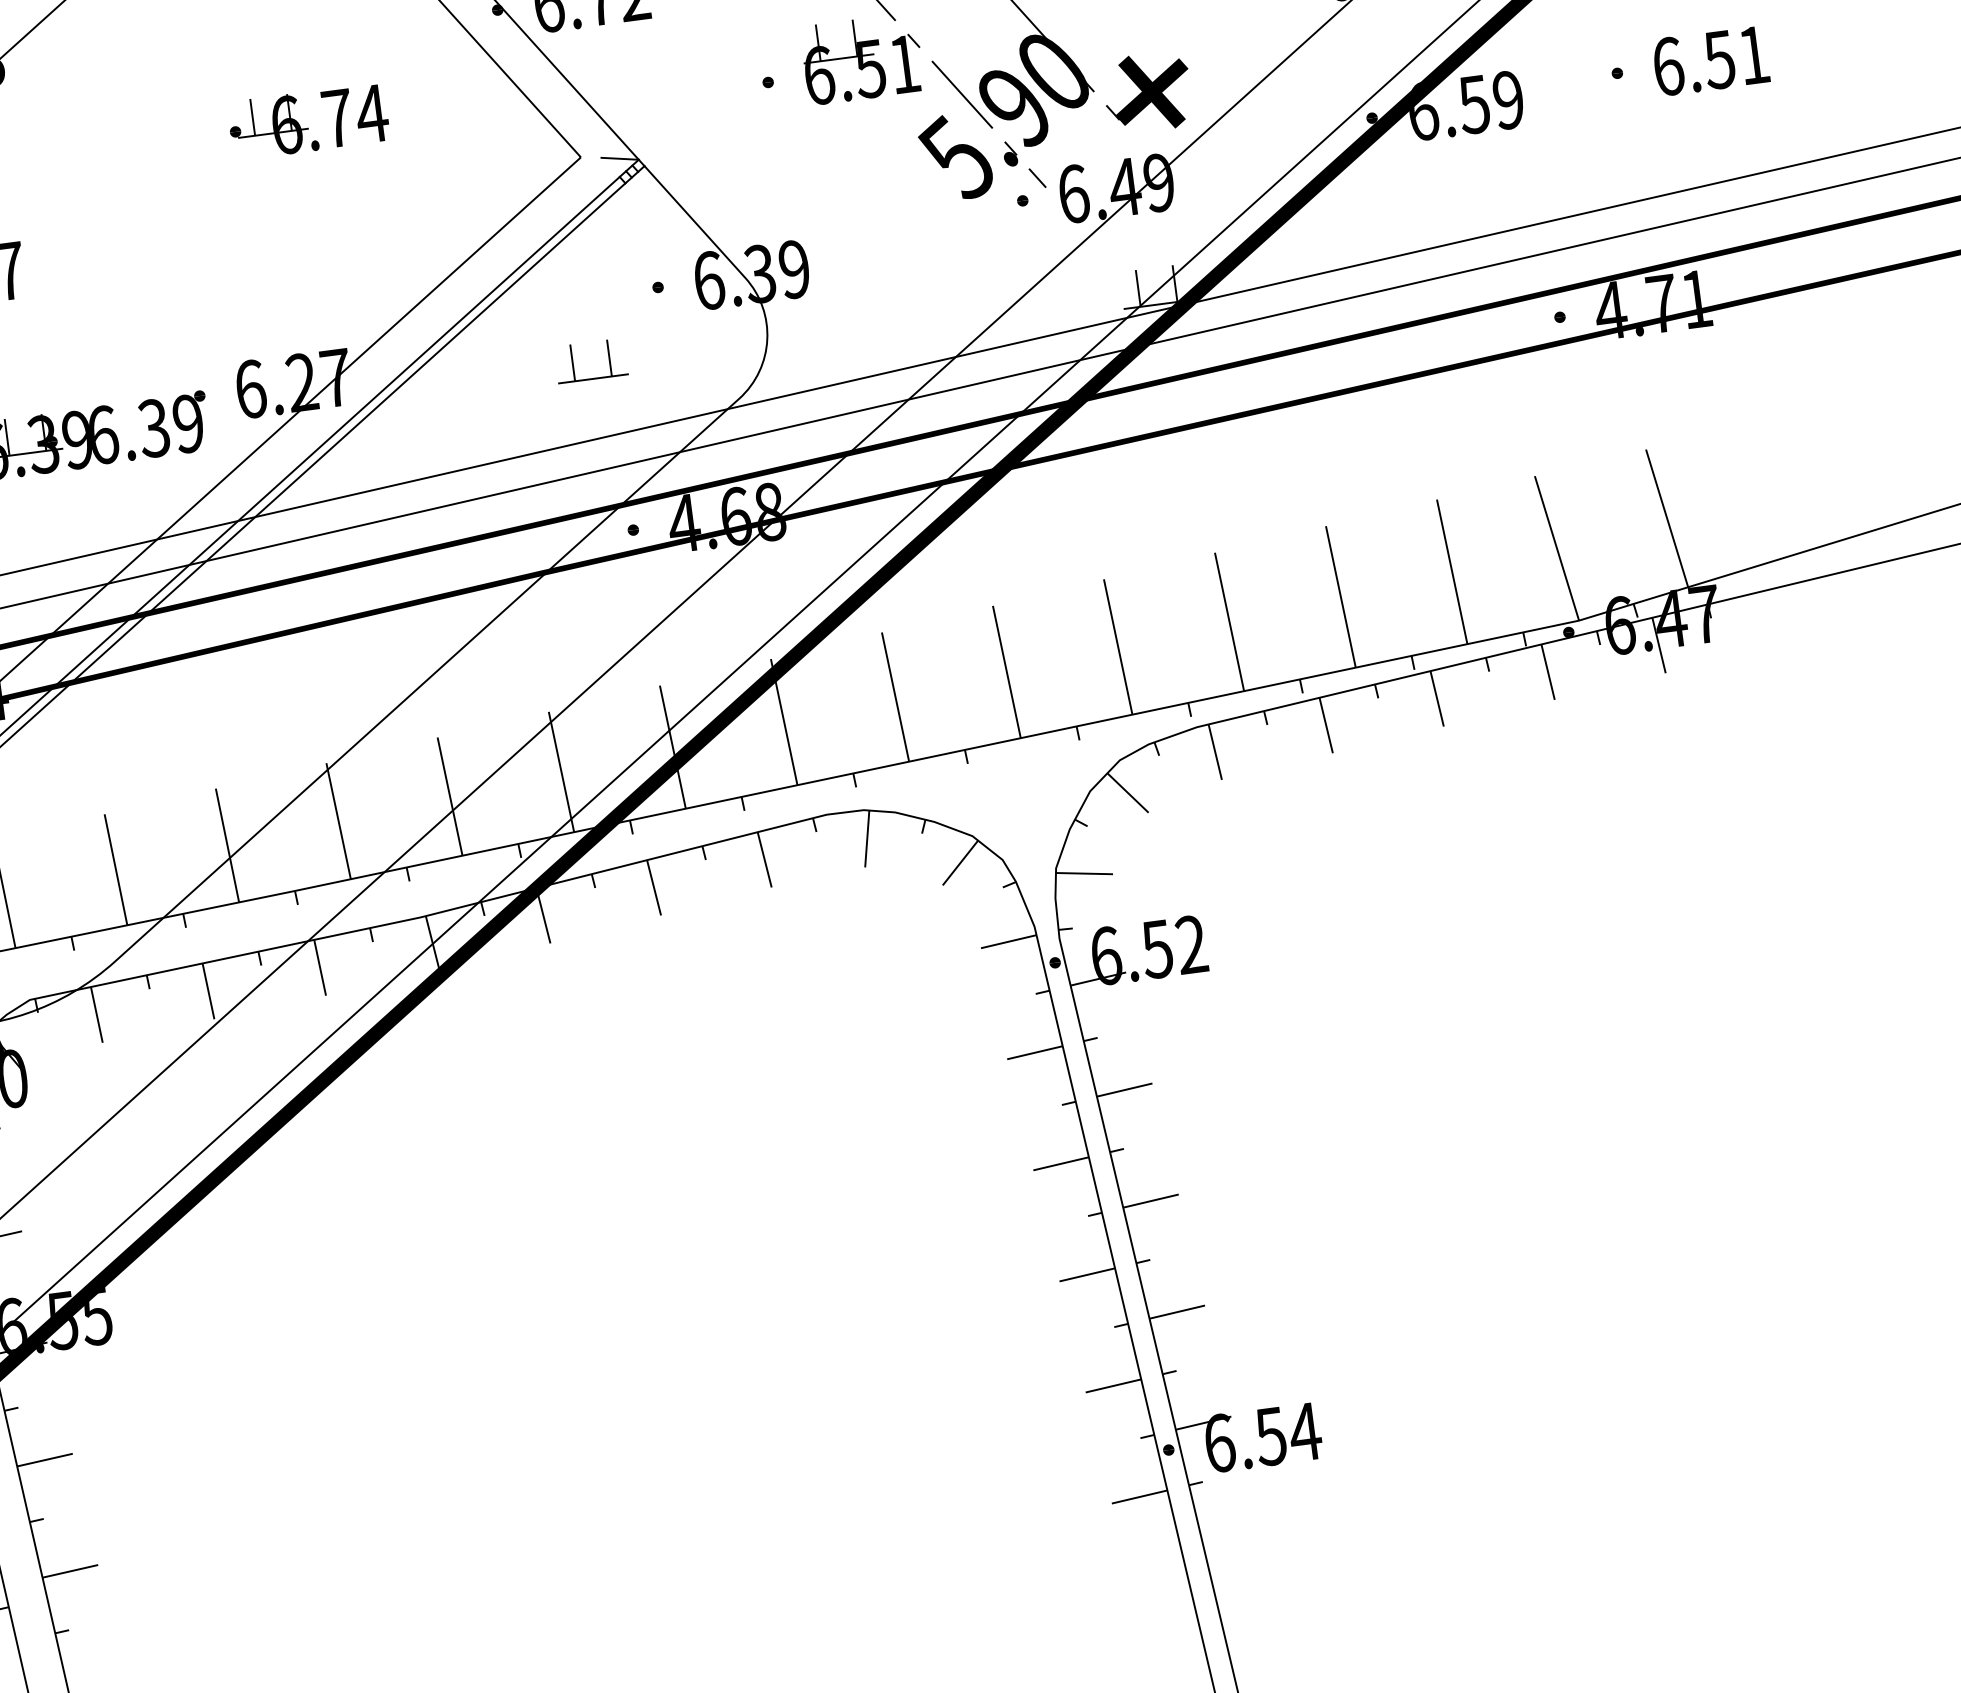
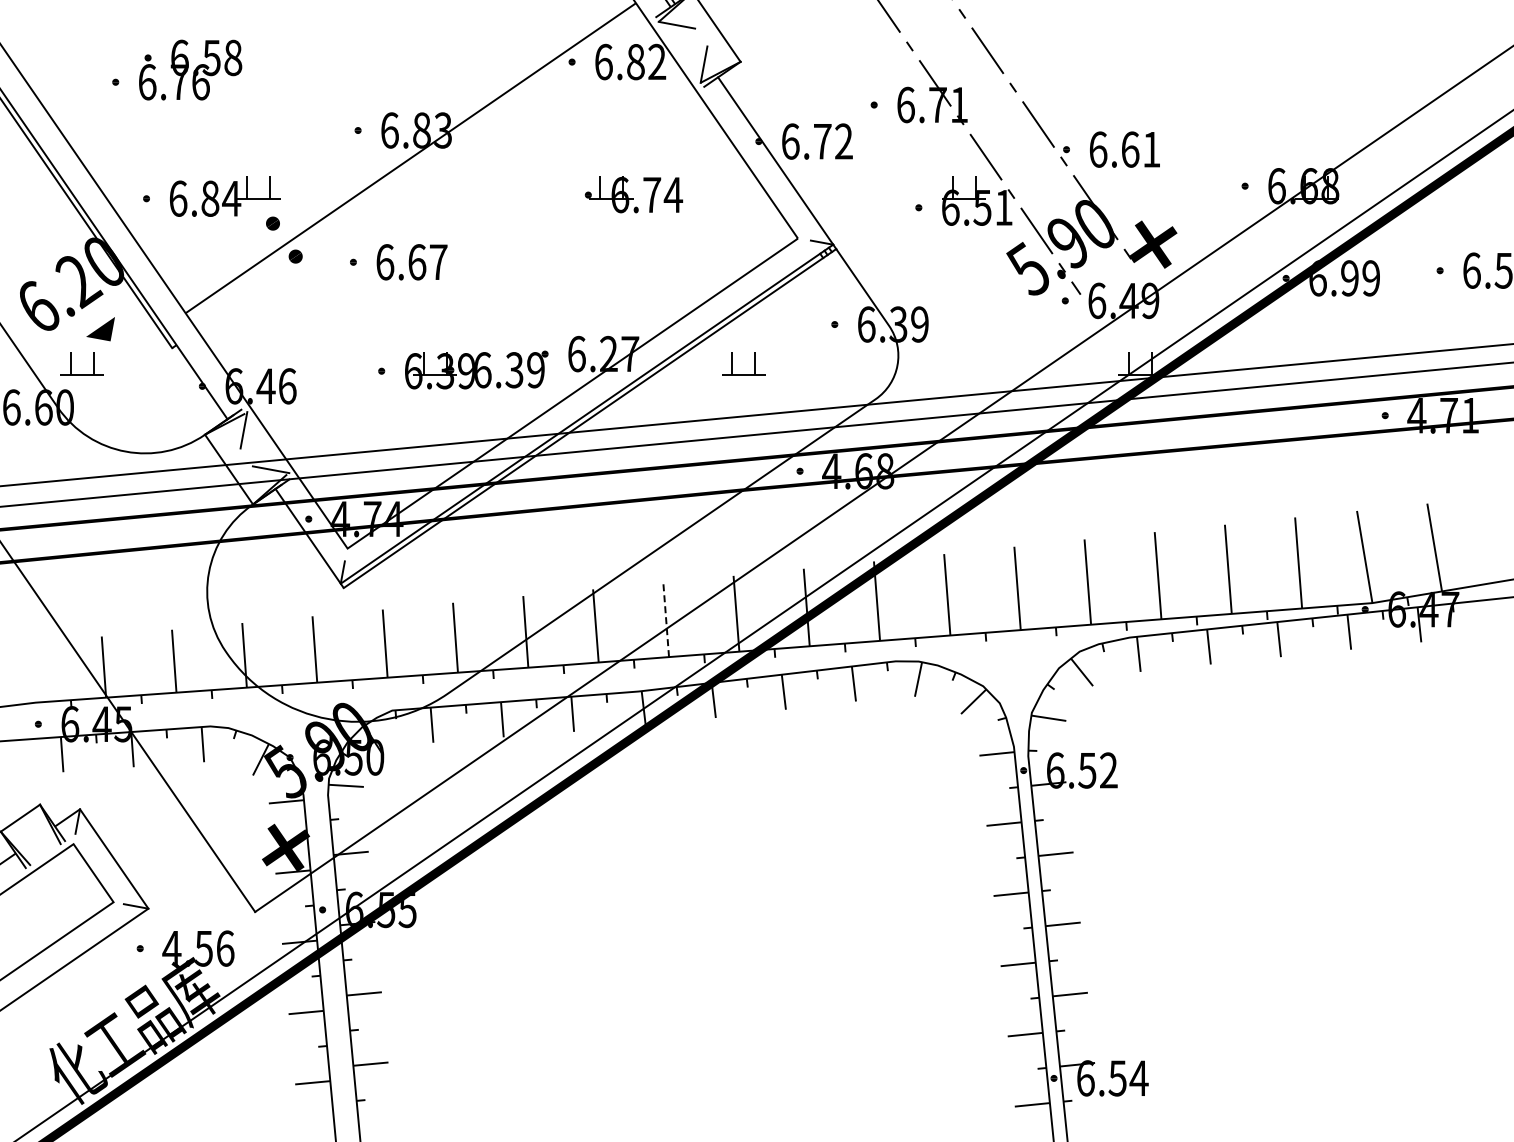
text: (1473, 104) -> (1349, 278), 6.59 -> 6.99
part: (572, 362) -> (732, 363), moved
line: (450, 795) -> (666, 619), solid -> dashed

